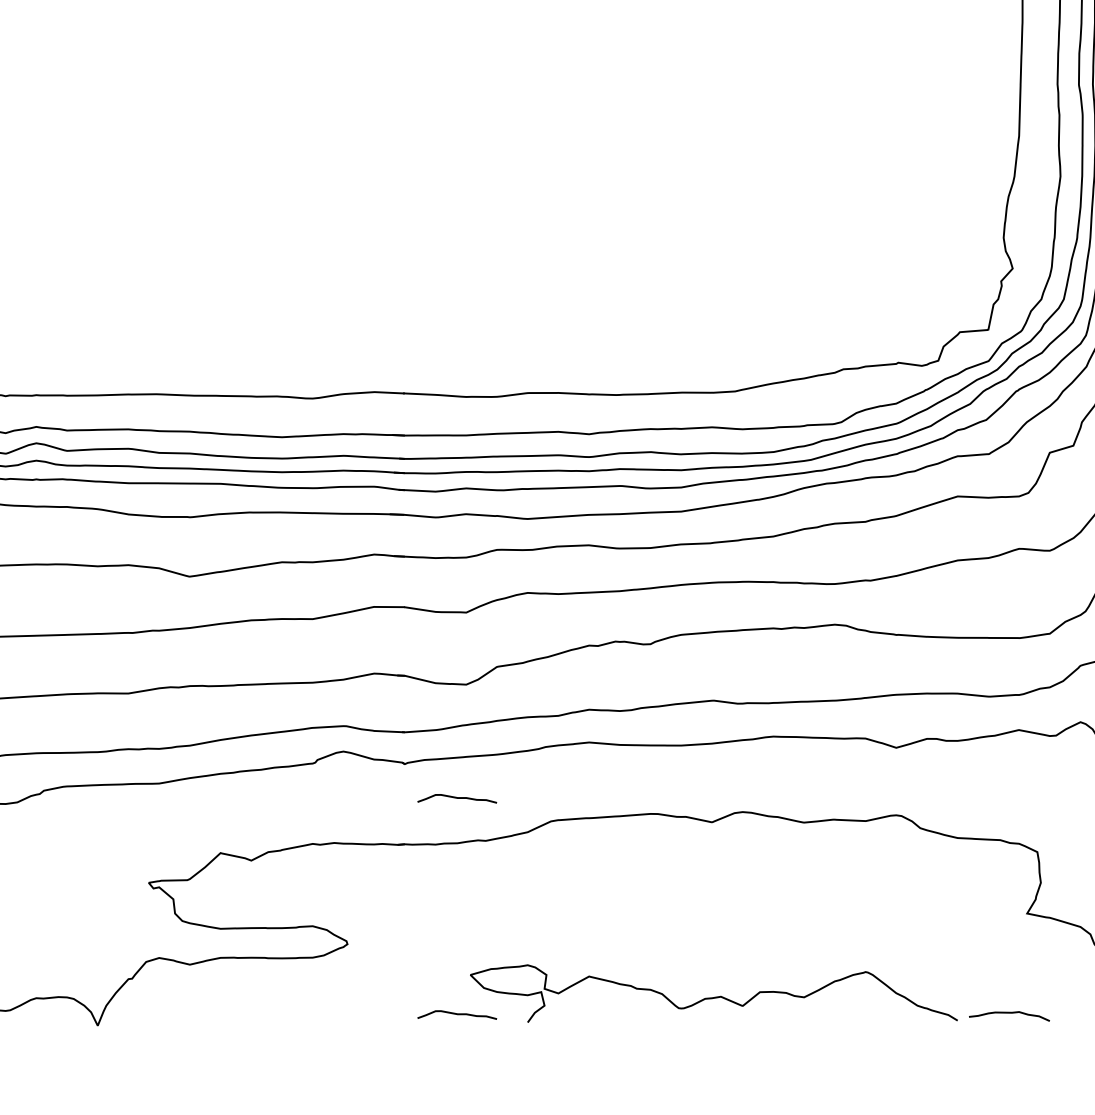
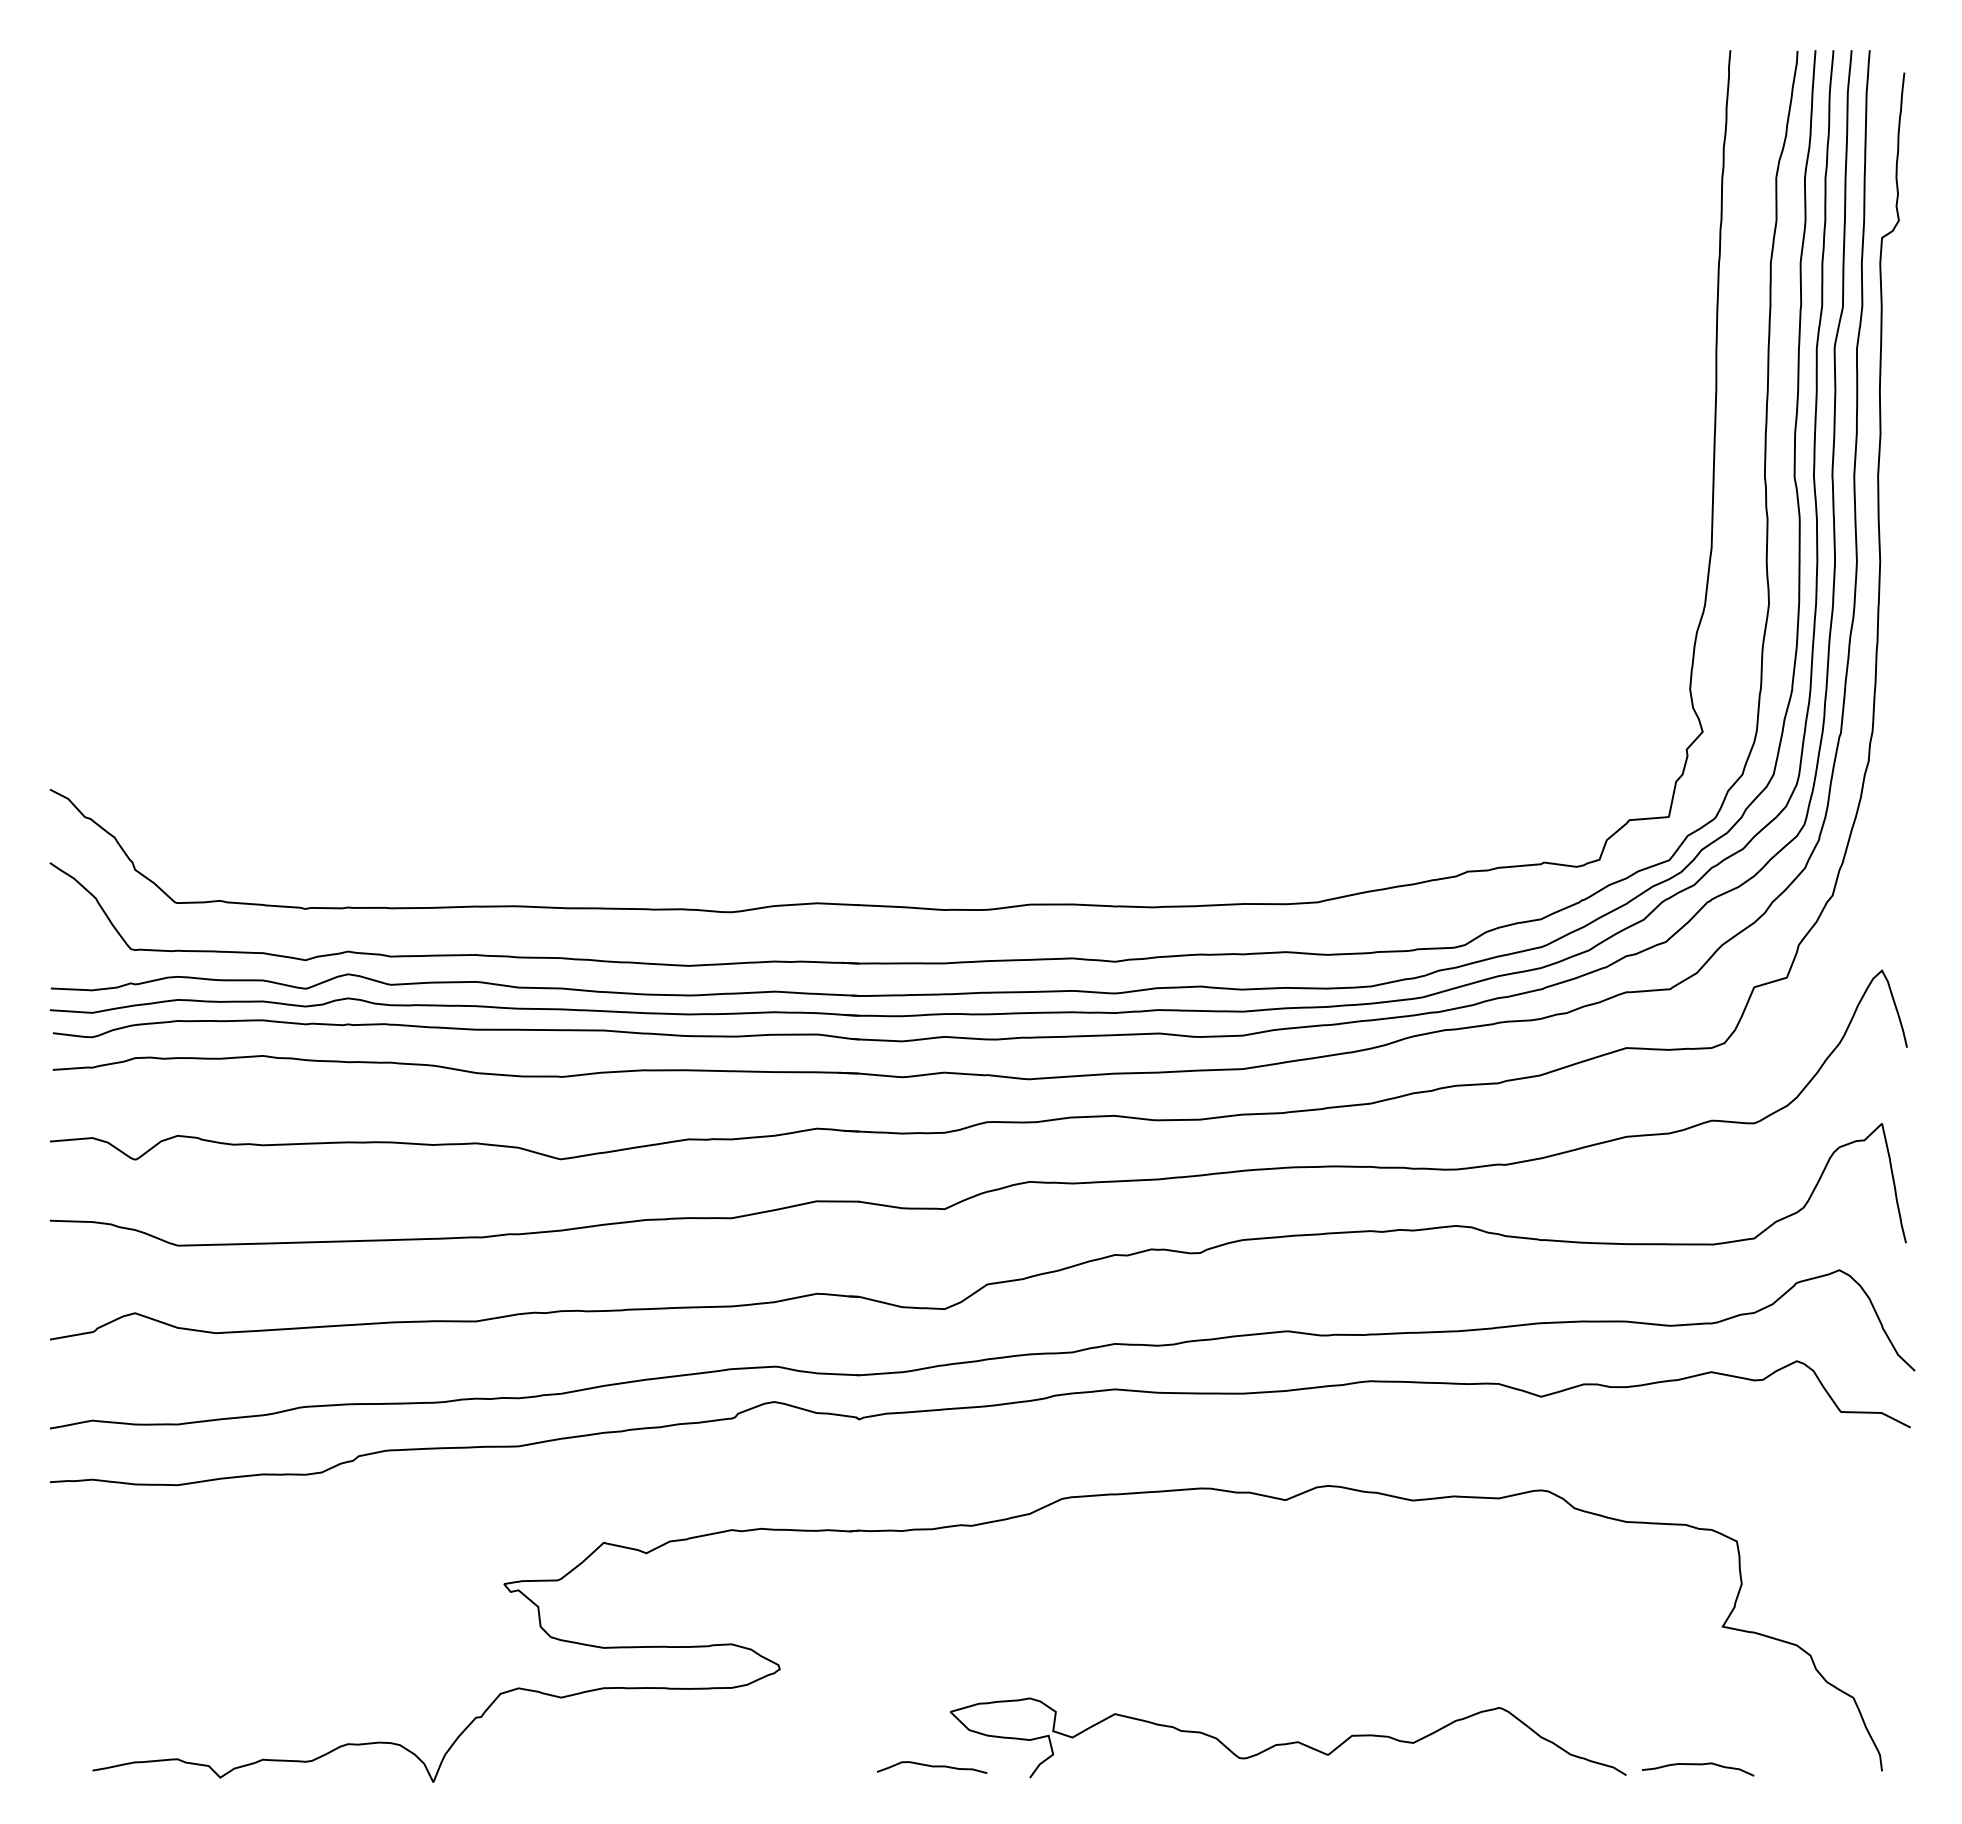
curve: (456, 798) -> (931, 1467), removed

